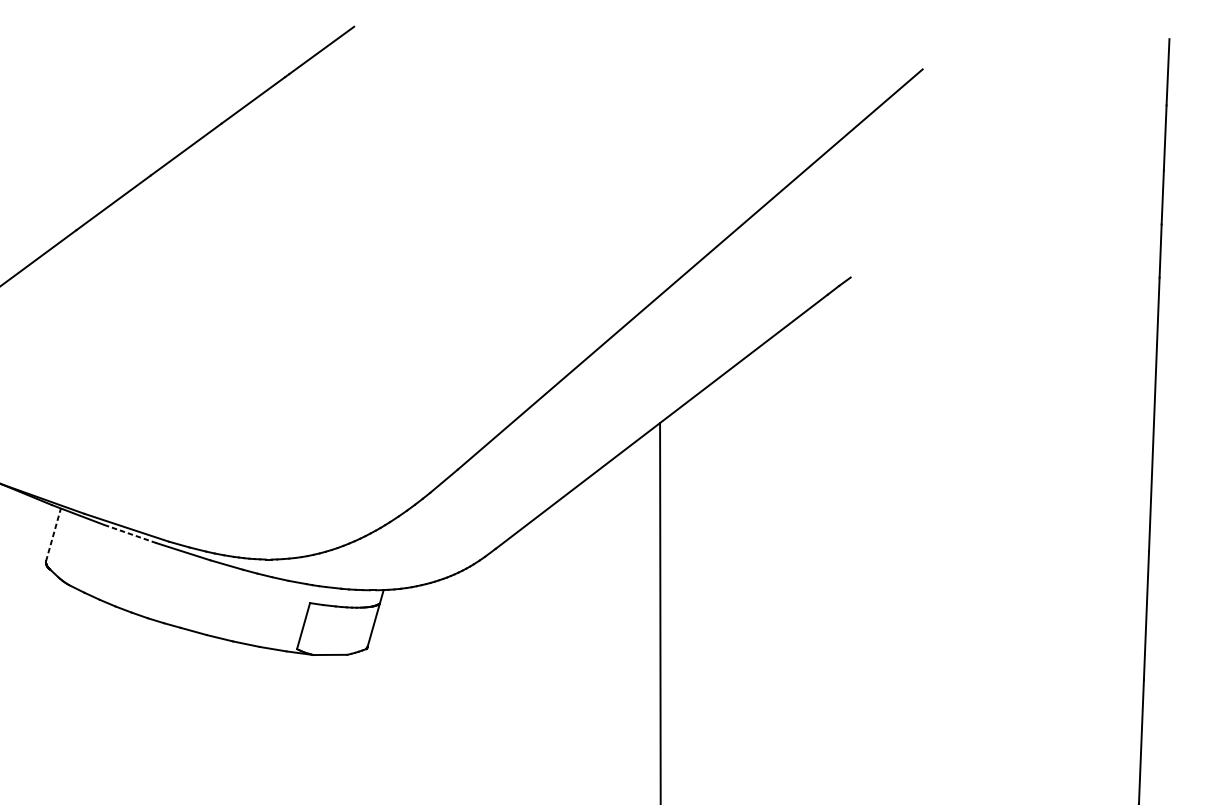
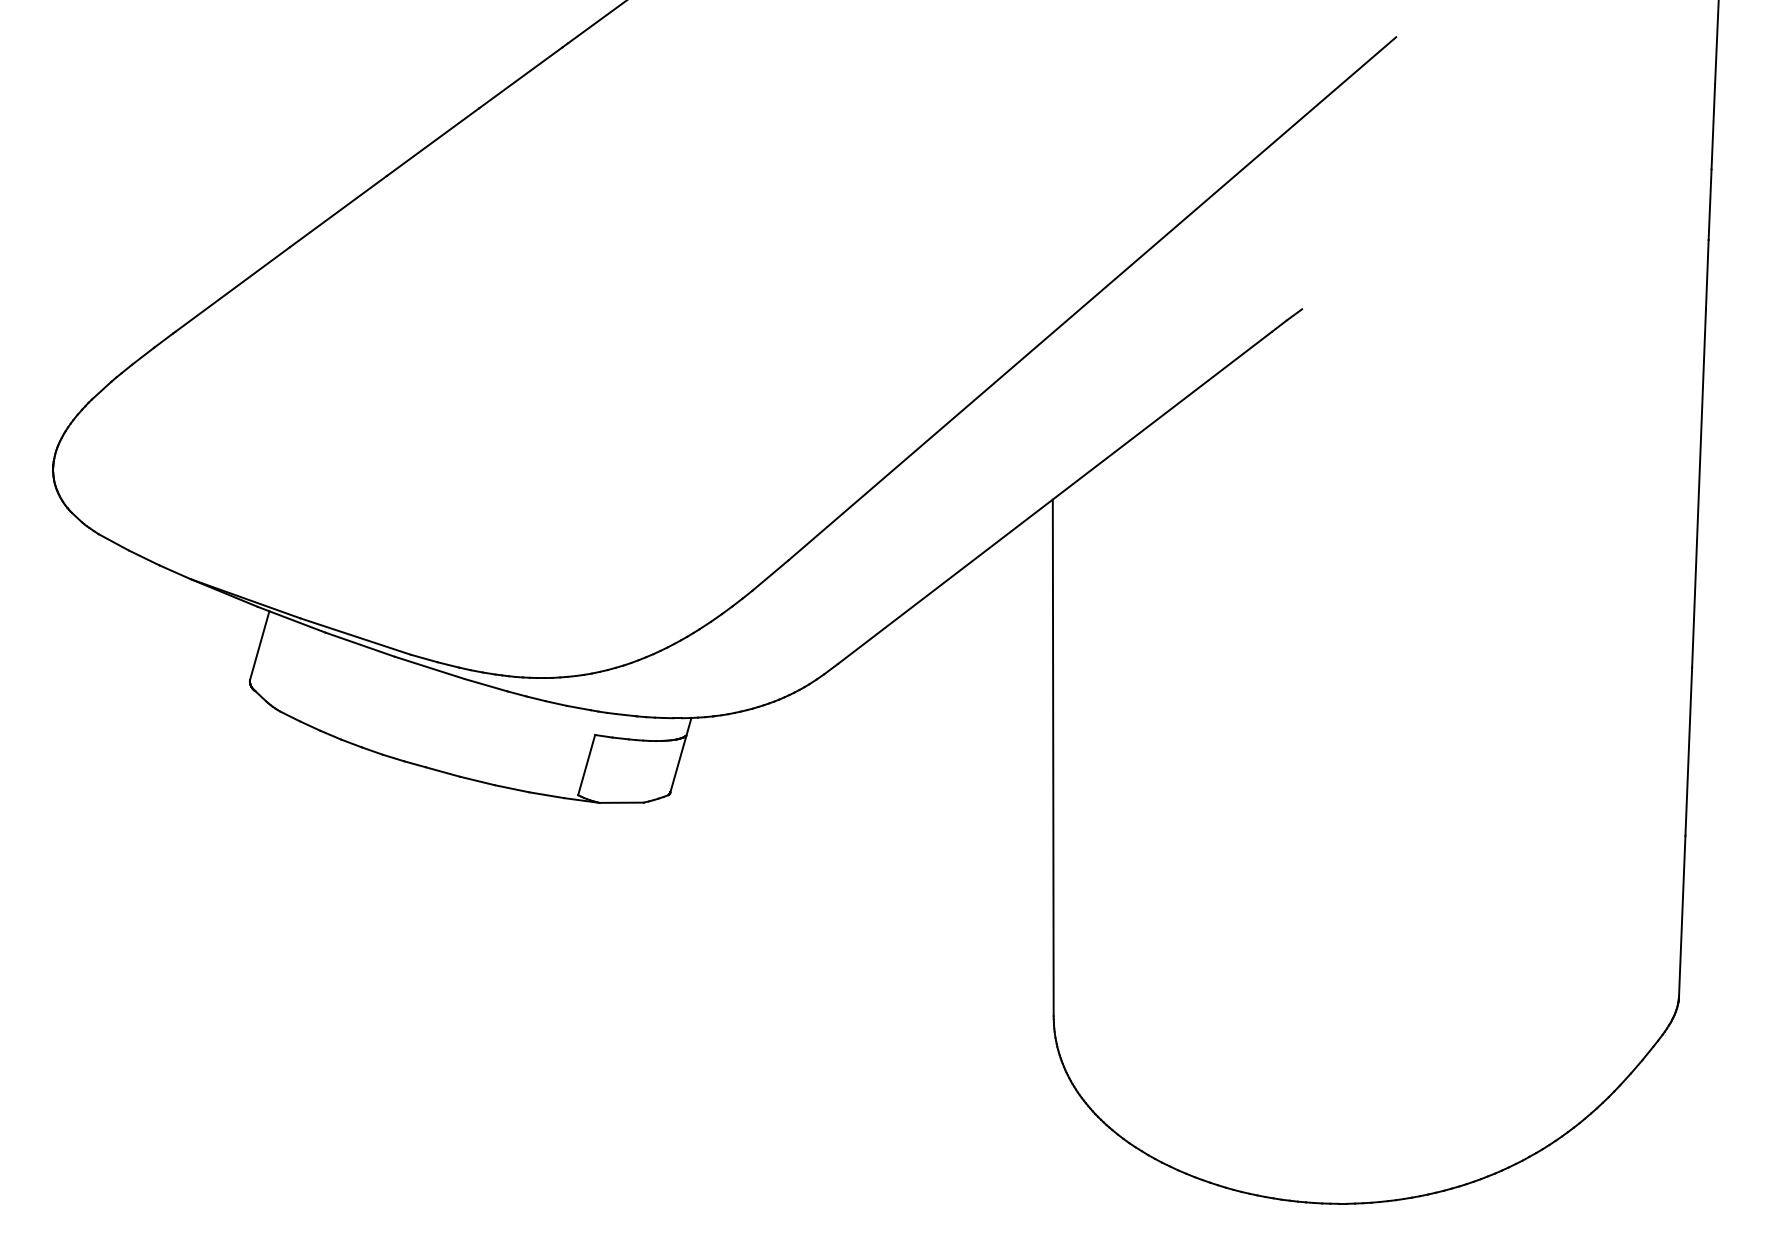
line: (129, 533) -> (359, 644), dashed -> solid
line: (53, 534) -> (259, 645), dashed -> solid

